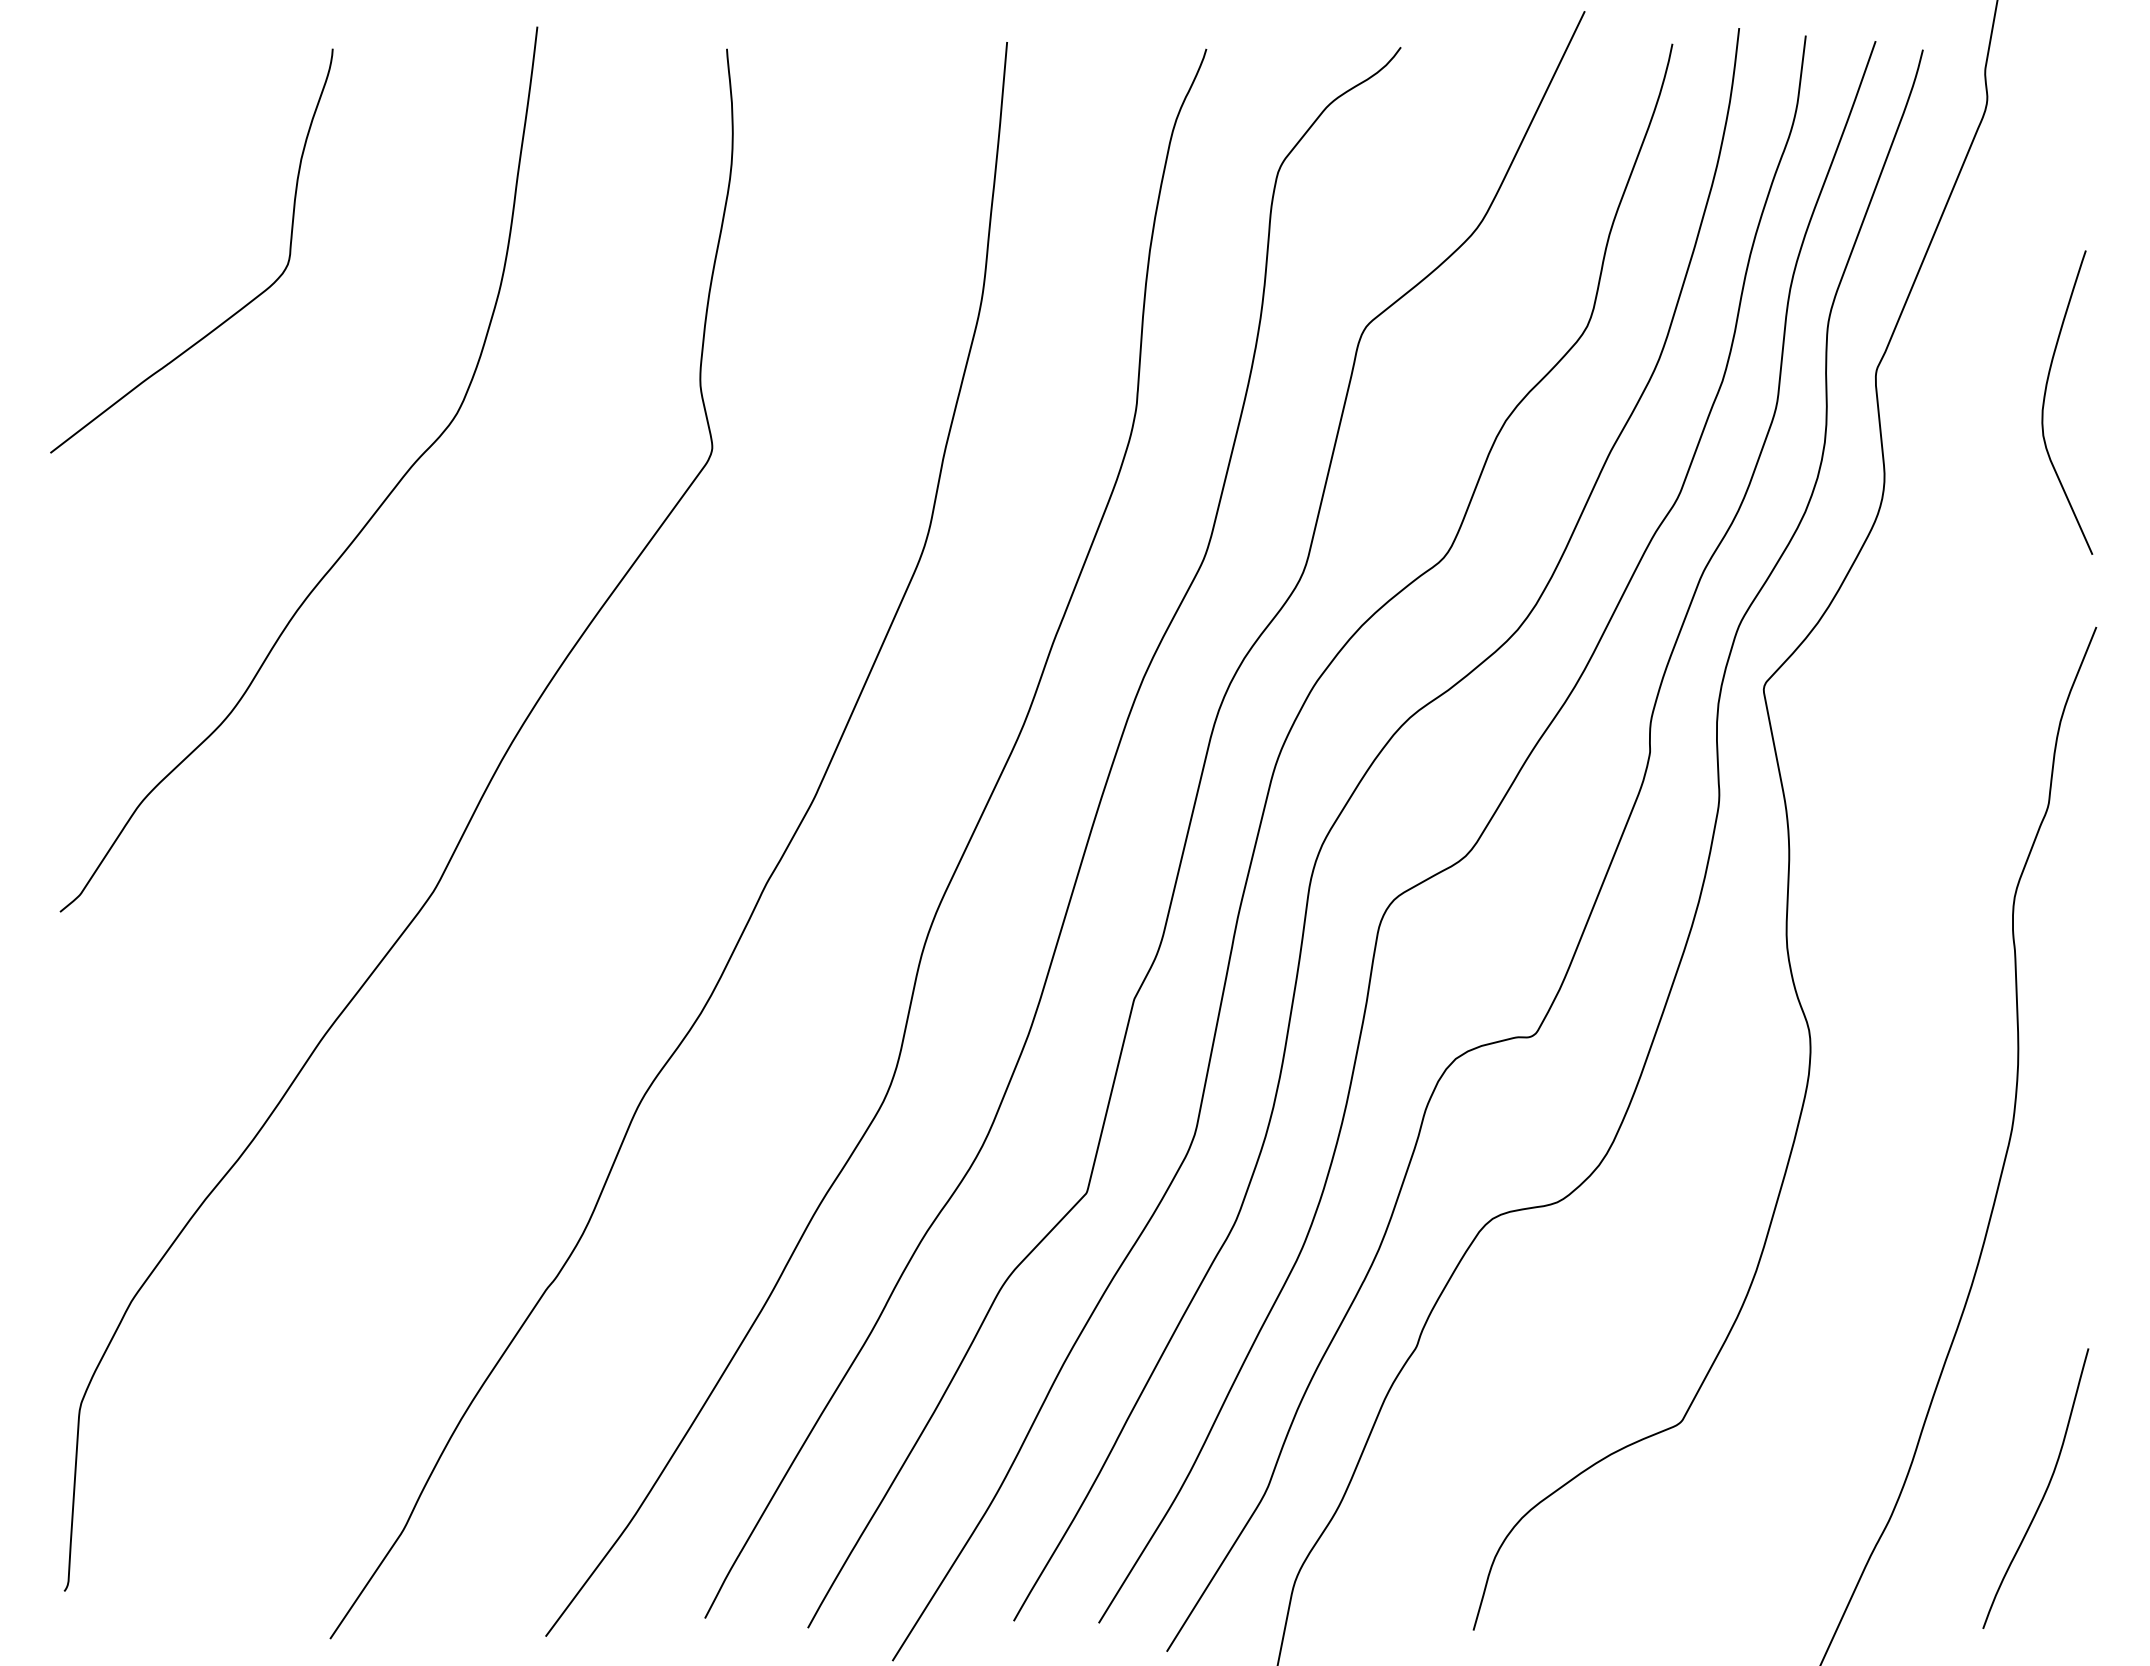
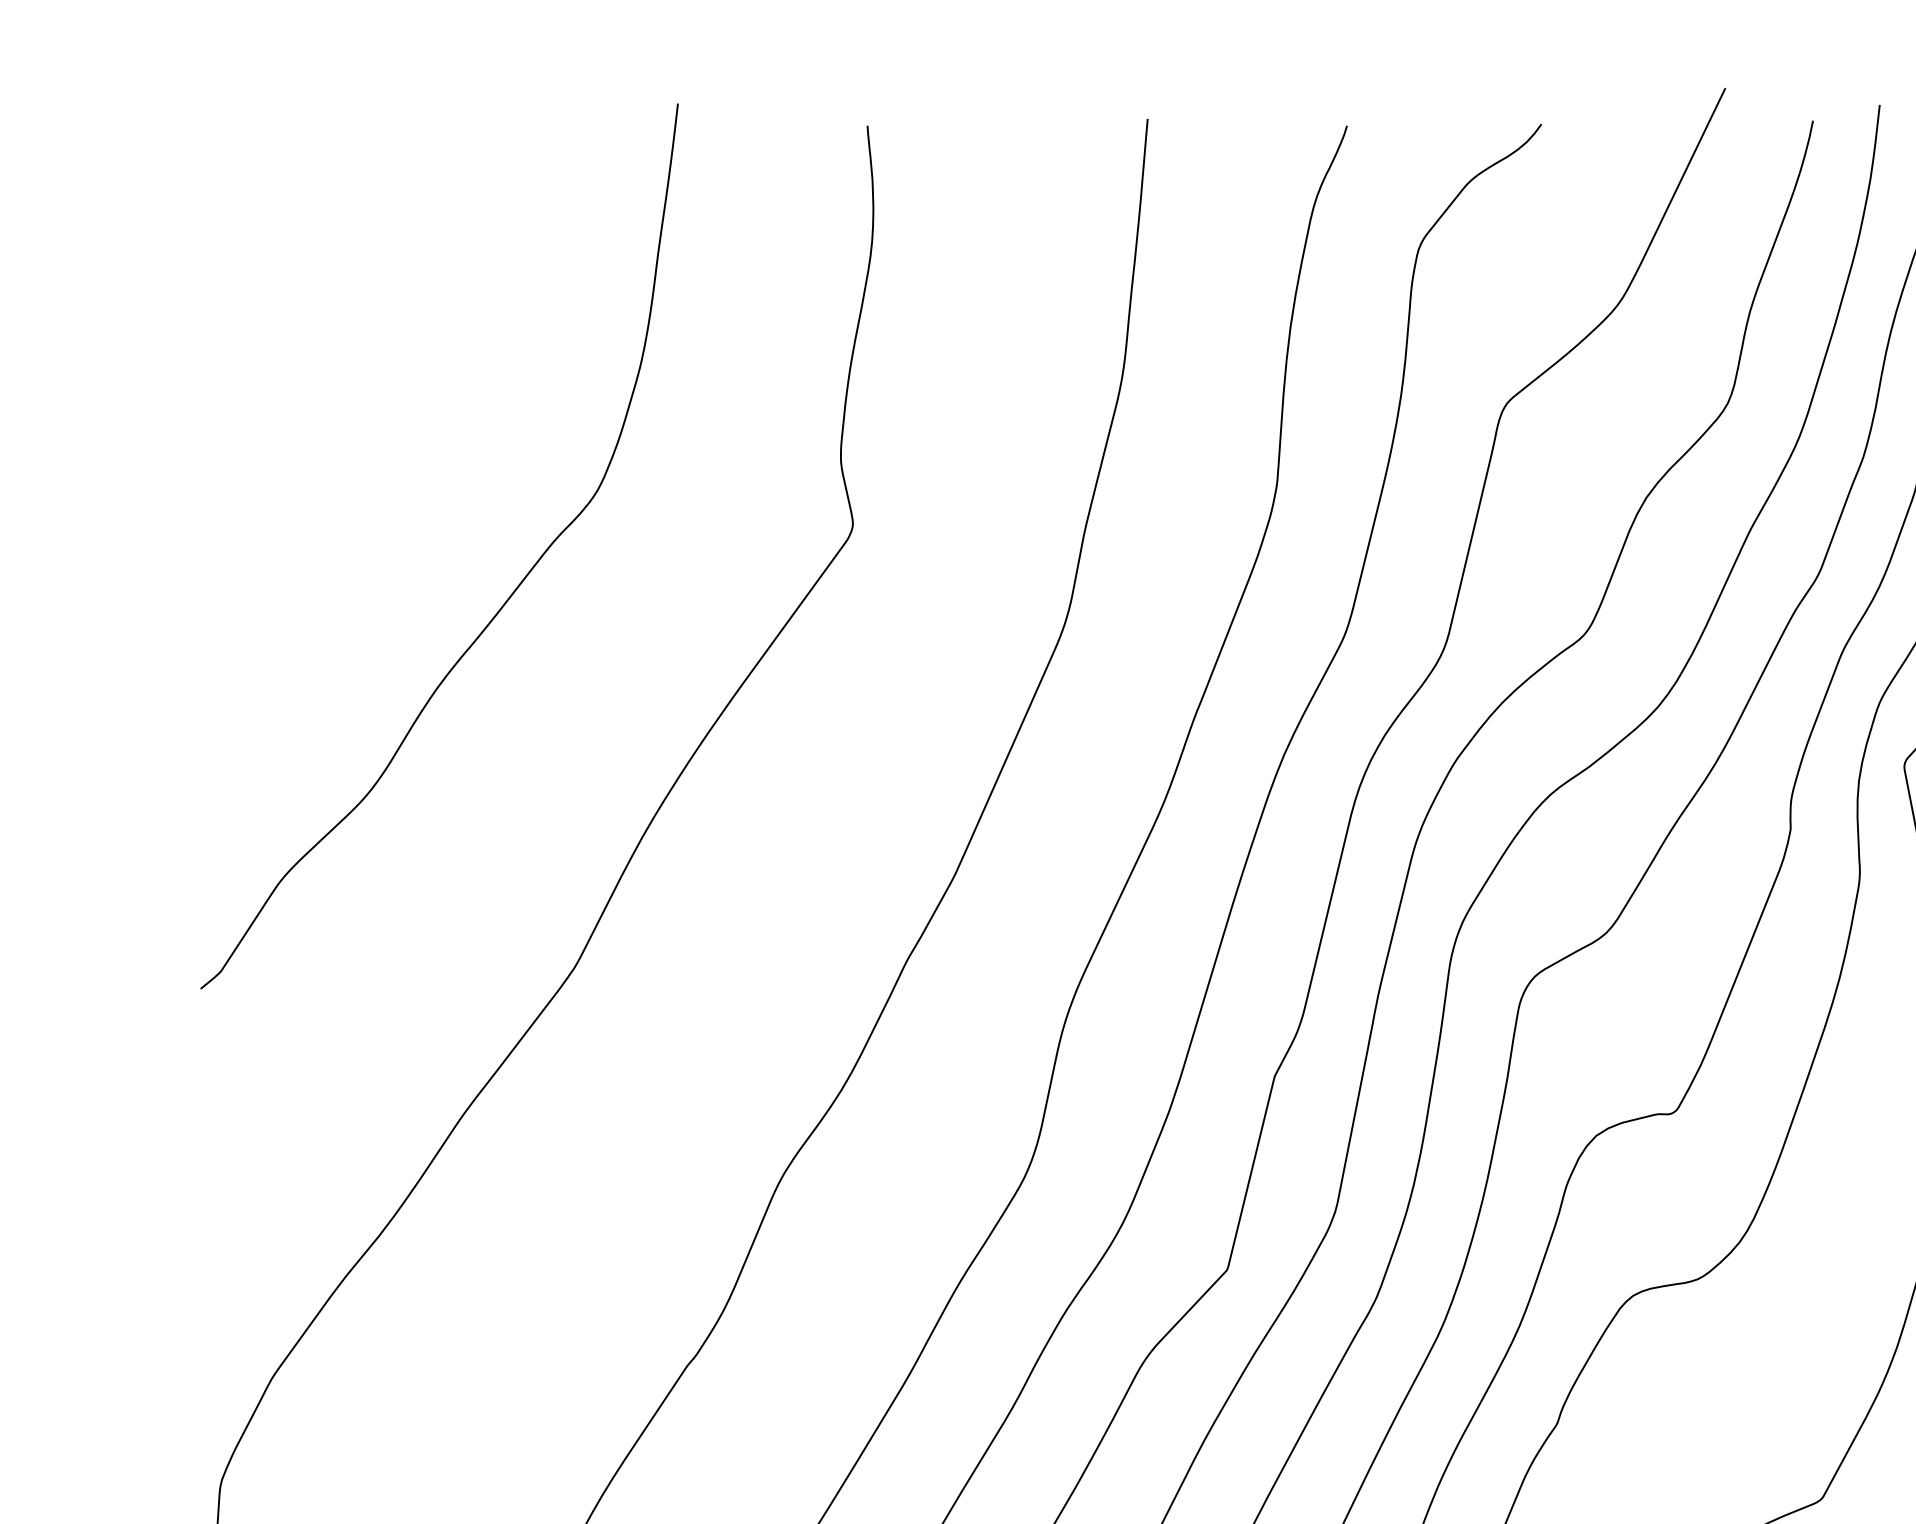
curve: (236, 311) -> (377, 388), removed

